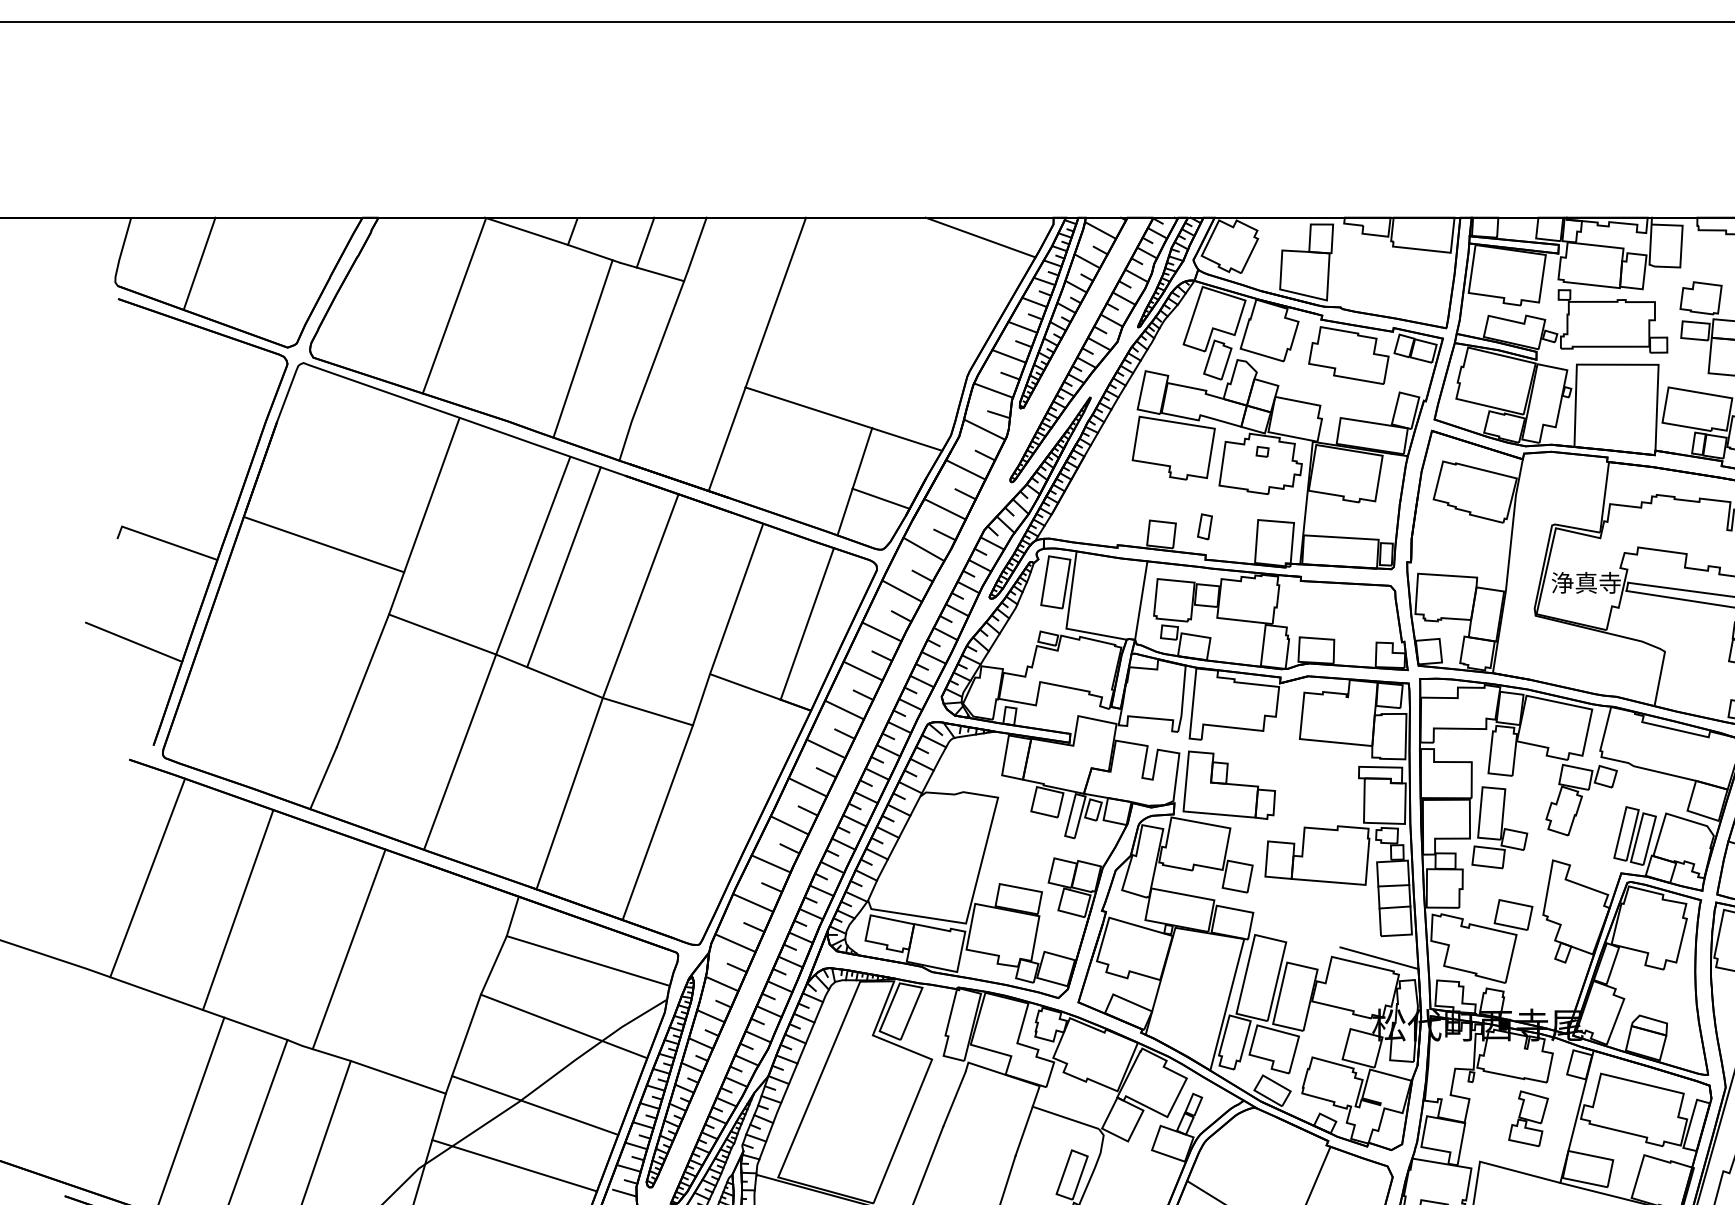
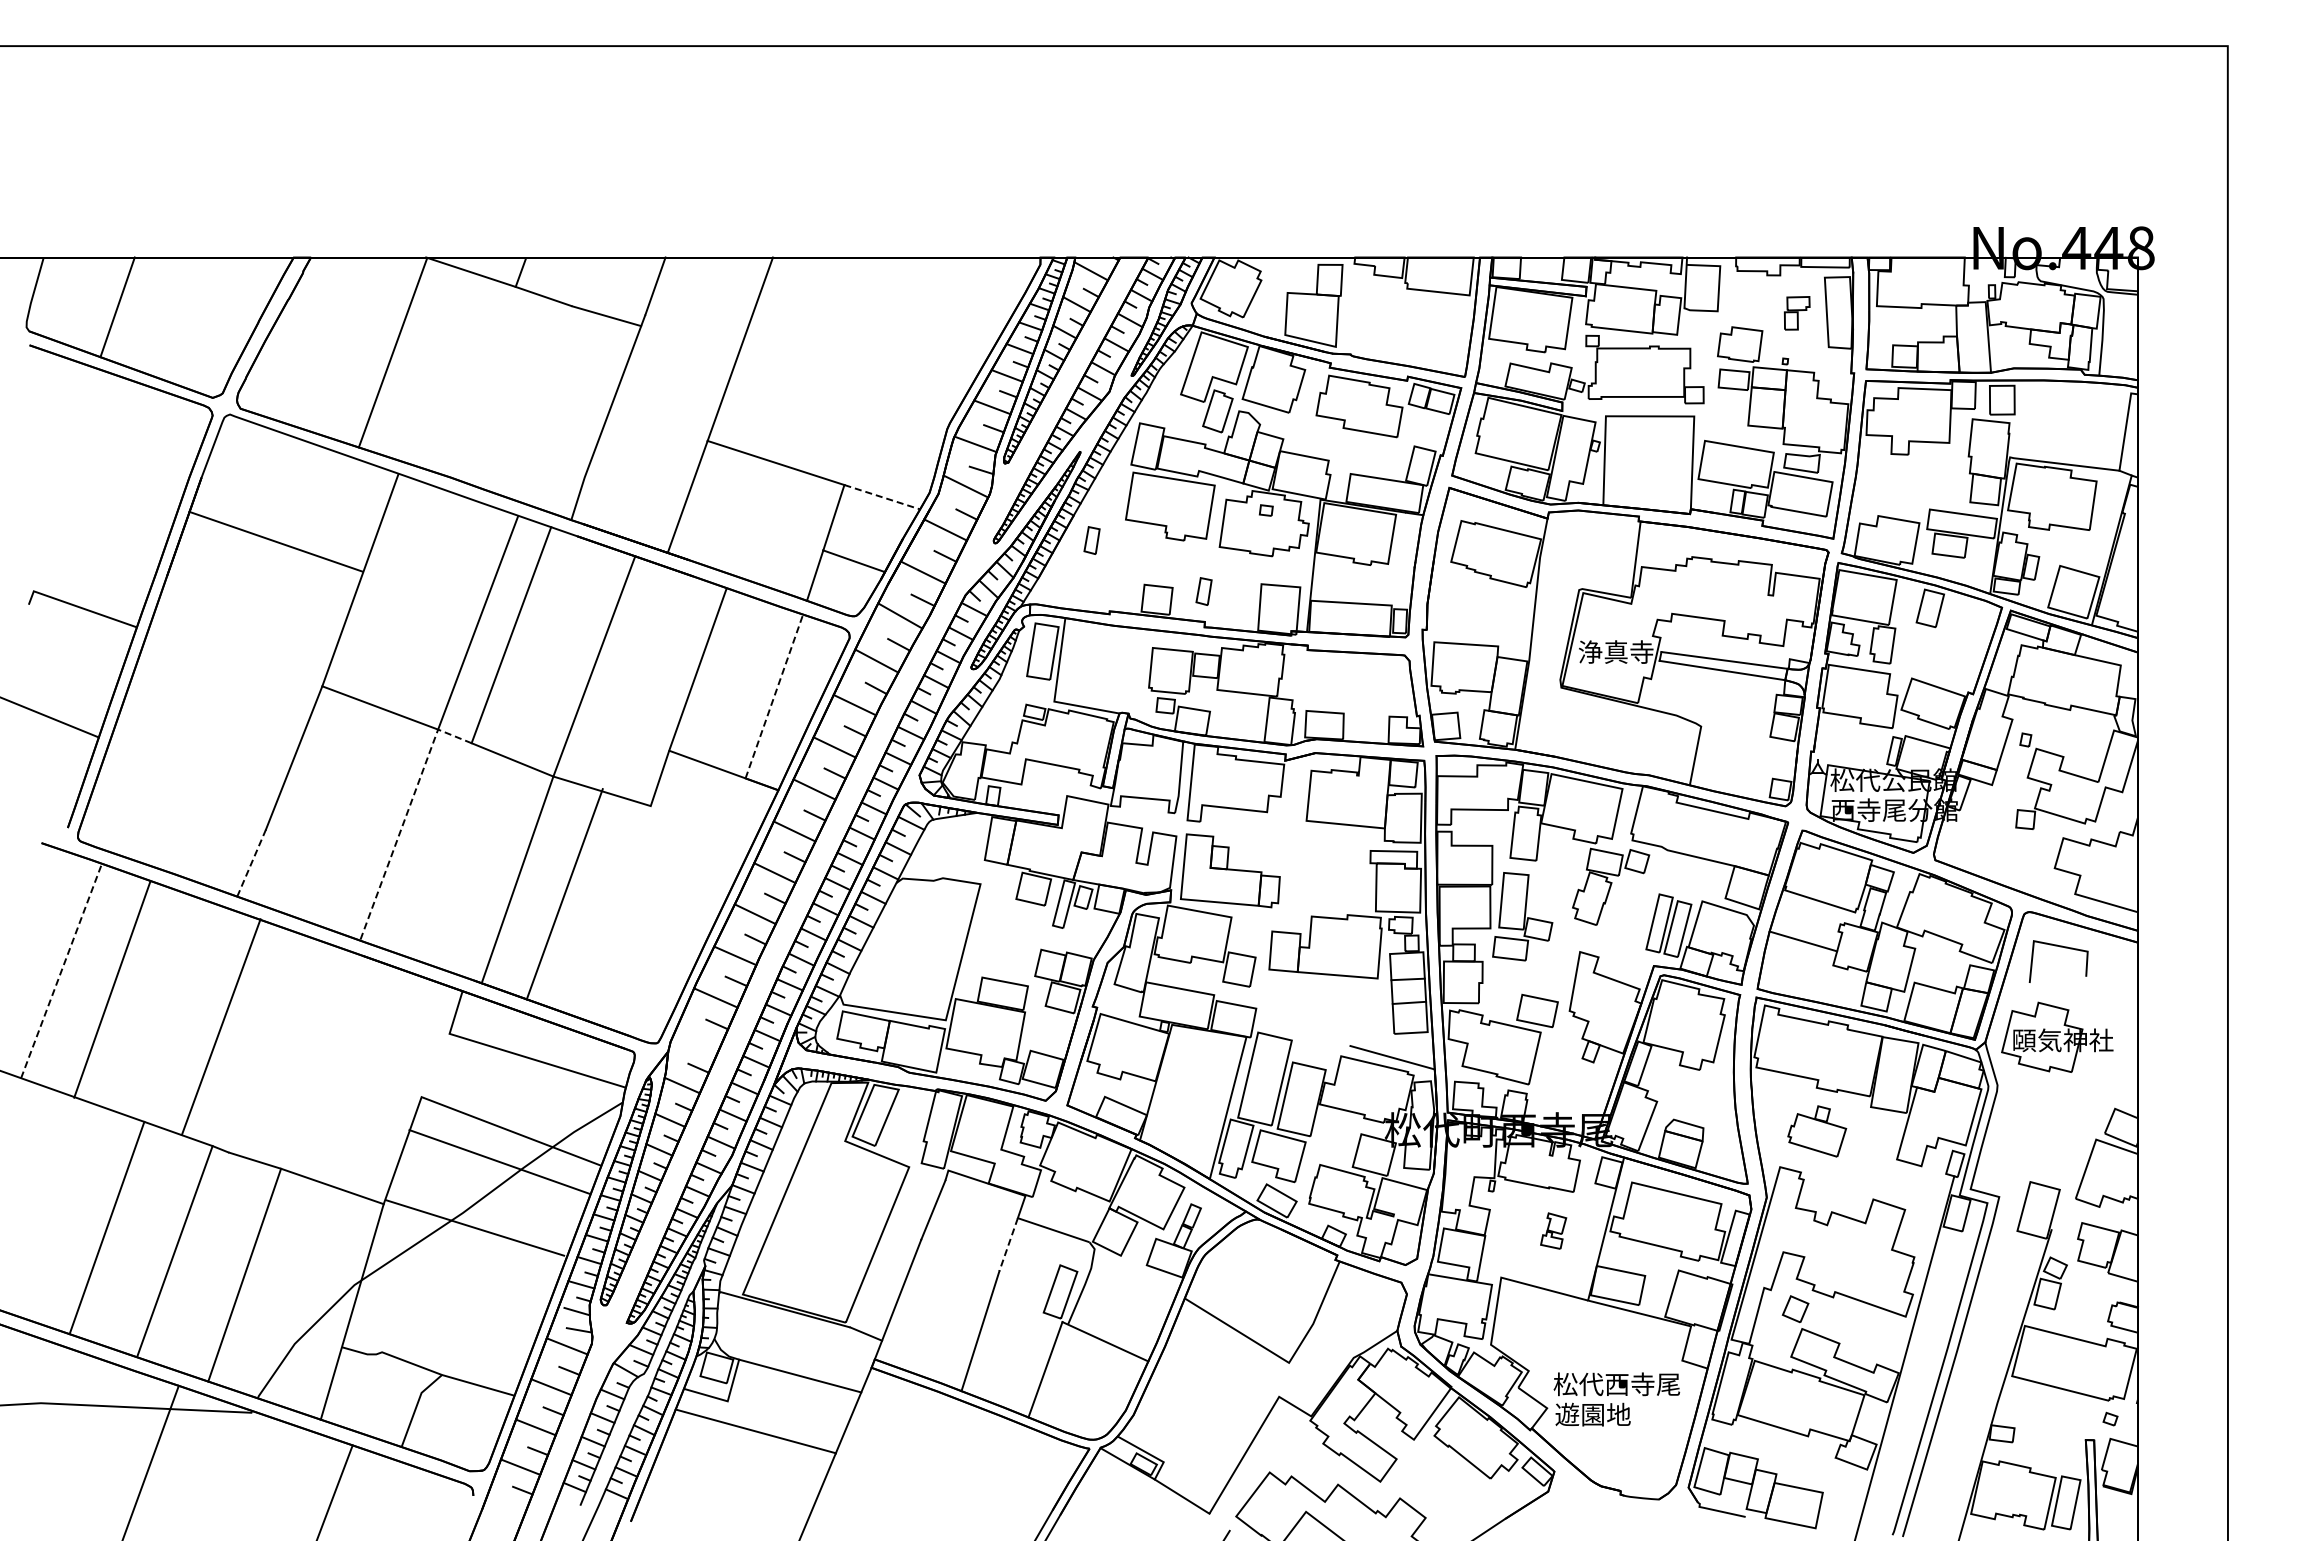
line: (980, 237) -> (961, 278), removed
line: (645, 242) -> (599, 284), removed
line: (582, 349) -> (531, 399), removed
line: (907, 439) -> (882, 497), solid -> dashed
part: (1100, 479) -> (1091, 540), added
line: (323, 544) -> (275, 541), moved
line: (1140, 599) -> (1134, 670), removed
line: (807, 623) -> (774, 696), solid -> dashed
line: (465, 735) -> (405, 817), solid -> dashed
line: (323, 777) -> (251, 862), solid -> dashed
line: (657, 822) -> (564, 894), moved
line: (147, 877) -> (61, 970), solid -> dashed
line: (238, 909) -> (112, 989), moved
line: (735, 943) -> (696, 1041), removed
line: (348, 948) -> (220, 1026), moved
line: (493, 965) -> (435, 1065), removed
line: (535, 1105) -> (499, 1161), moved
part: (1528, 1118) -> (1553, 1230), size x0.6
line: (1024, 1131) -> (1008, 1245), solid -> dashed
line: (515, 1165) -> (475, 1227), moved

